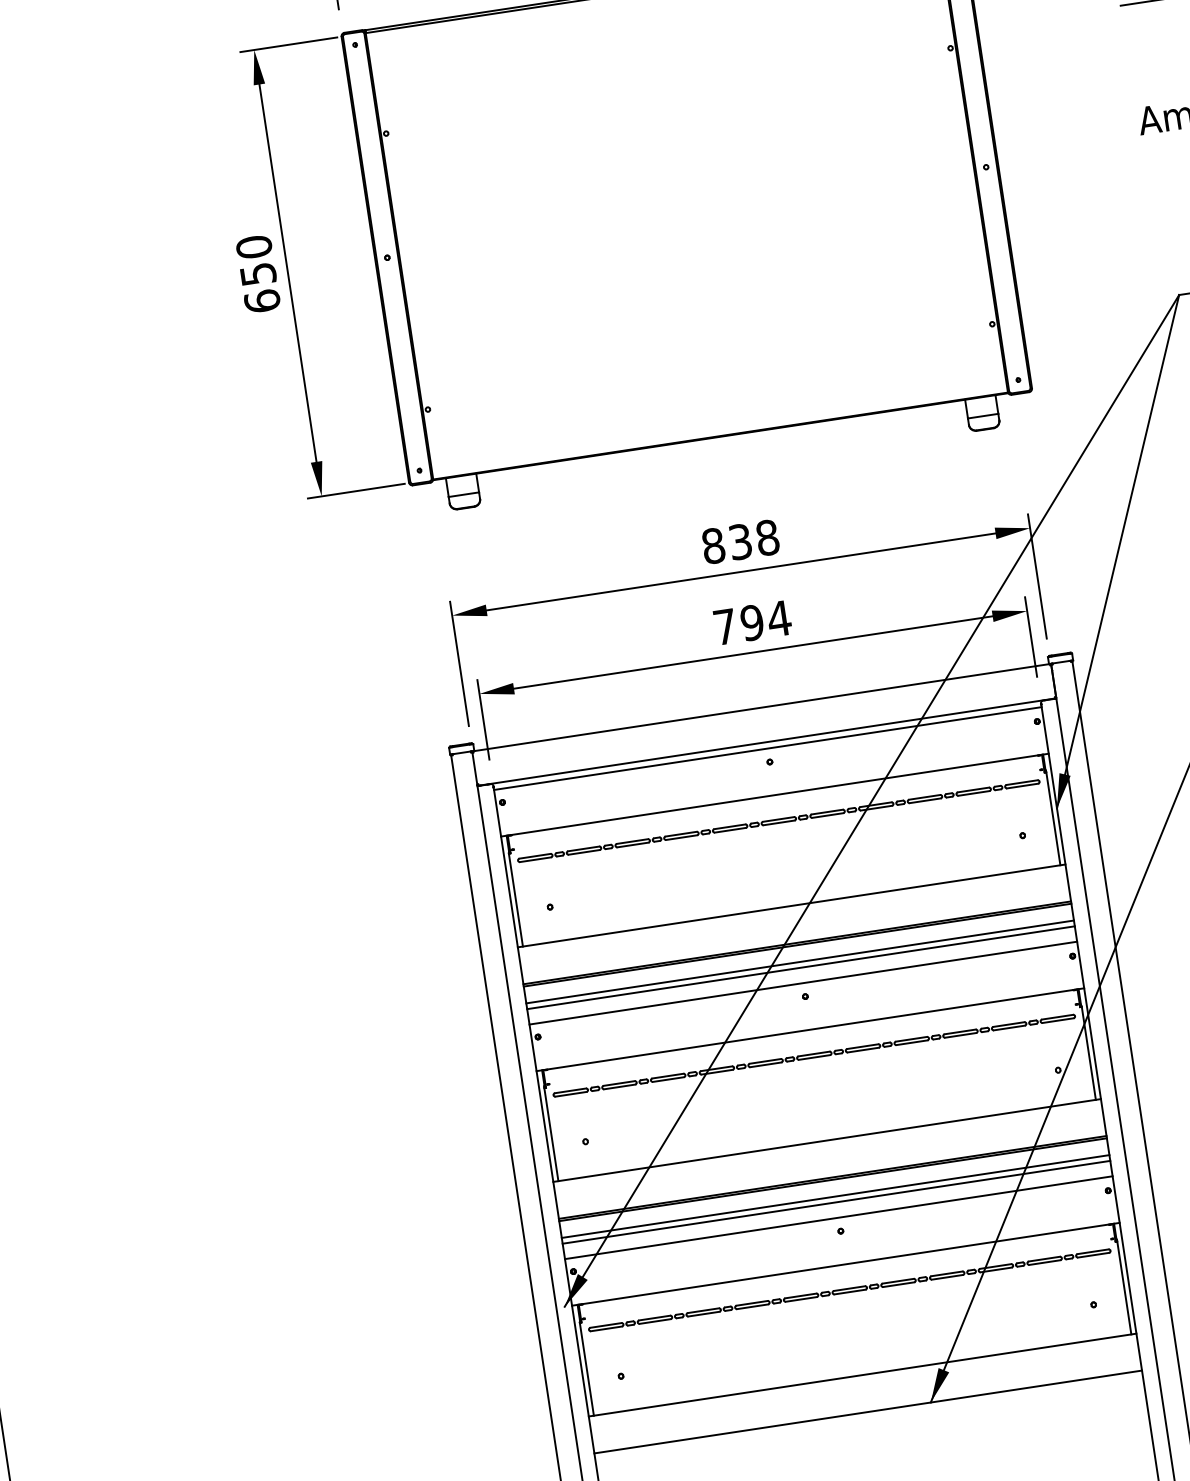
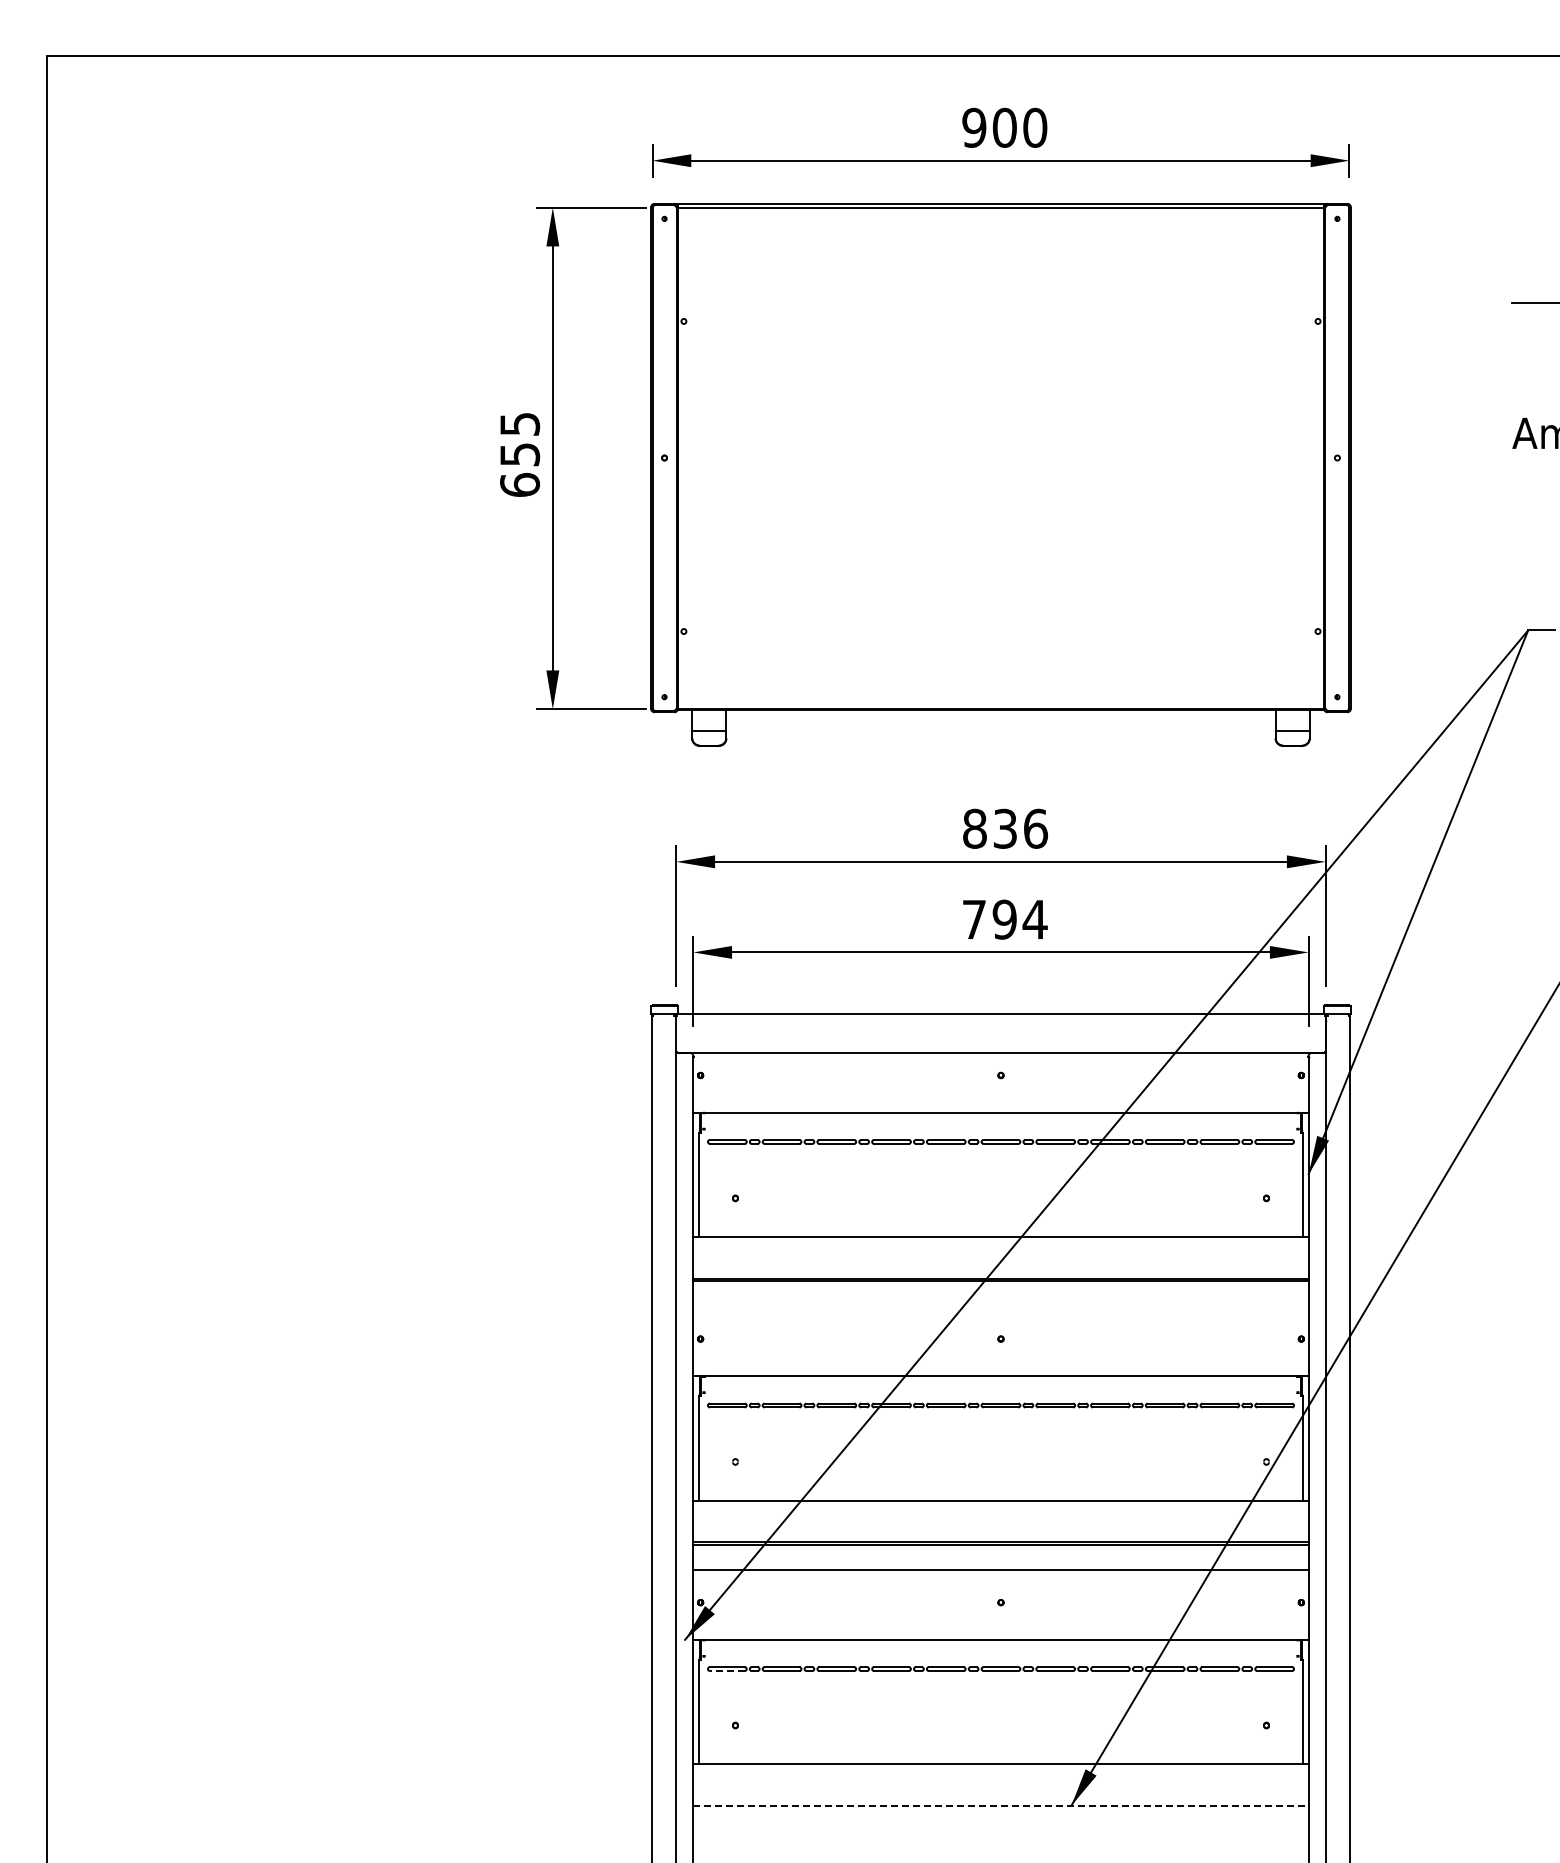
text: (254, 247) -> (520, 424), 650 -> 655
text: (768, 537) -> (1036, 828), 838 -> 836
line: (767, 748) -> (1000, 1060), removed
line: (799, 962) -> (1000, 1300), removed
line: (800, 967) -> (1000, 1306), removed
line: (802, 982) -> (1000, 1323), removed
line: (835, 1196) -> (1000, 1563), removed
line: (838, 1217) -> (1000, 1587), removed
line: (605, 1329) -> (726, 1671), solid -> dashed
line: (867, 1411) -> (1000, 1805), solid -> dashed

